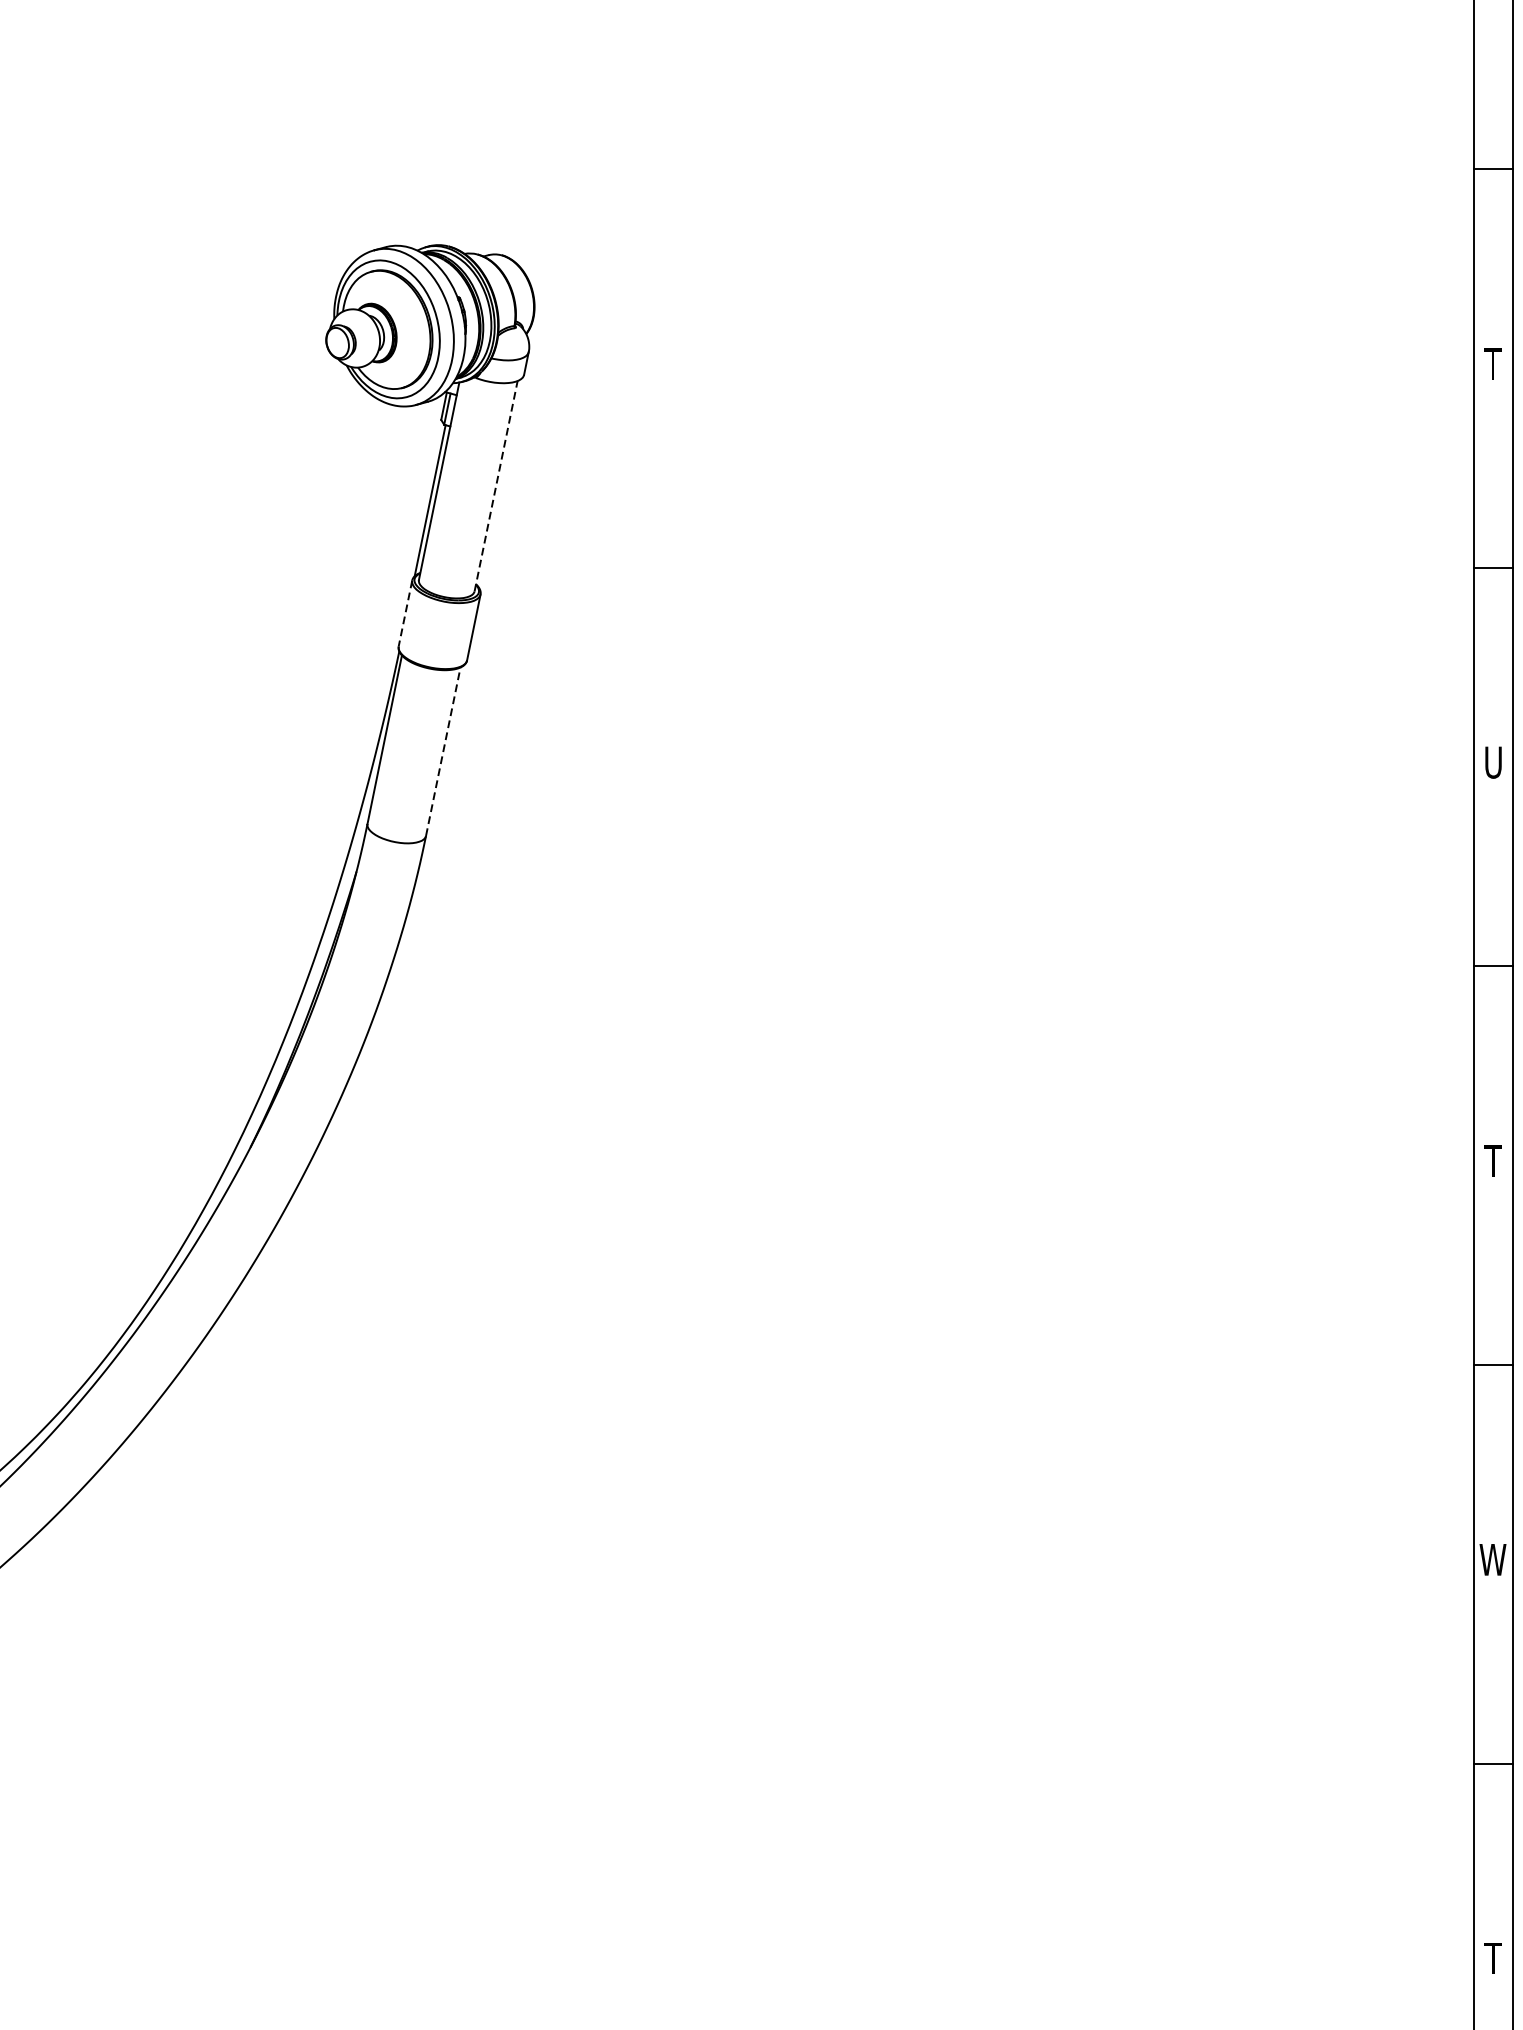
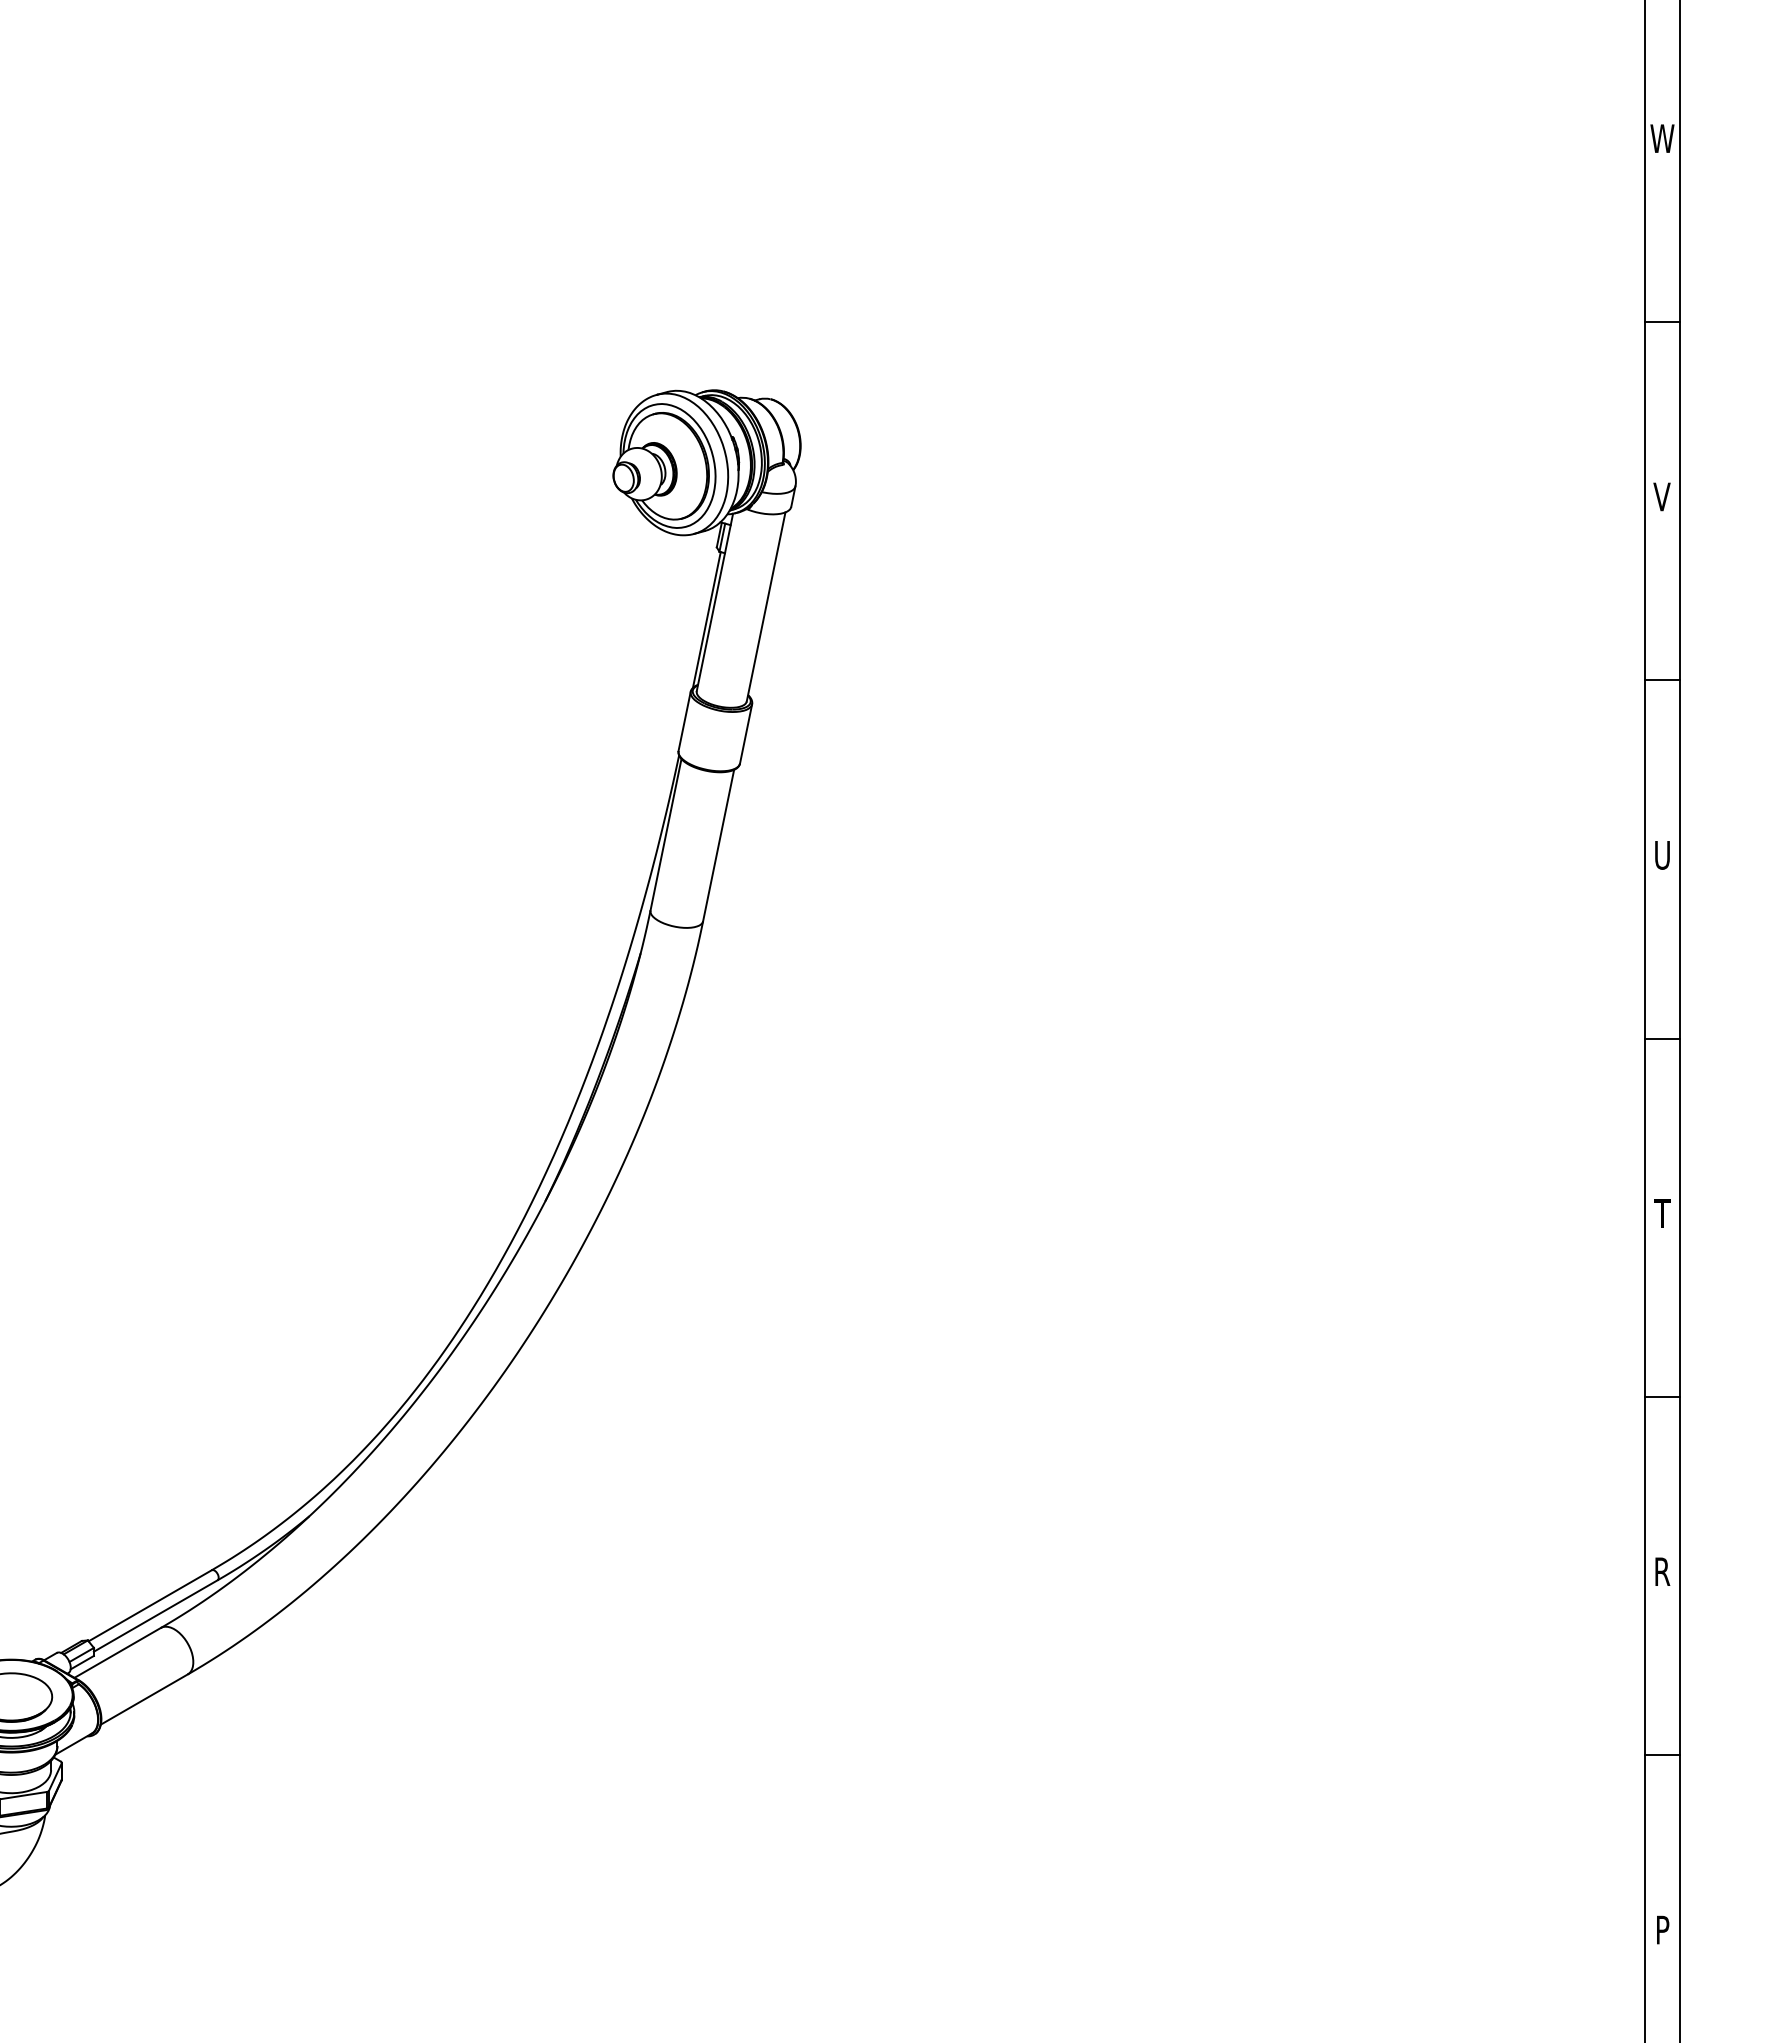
text: (1492, 363) -> (1661, 496), T -> V
line: (496, 485) -> (766, 606), dashed -> solid
line: (405, 613) -> (684, 721), dashed -> solid
line: (443, 751) -> (718, 845), dashed -> solid
text: (1492, 1559) -> (1661, 1571), W -> R
text: (1492, 1957) -> (1661, 1929), T -> P

